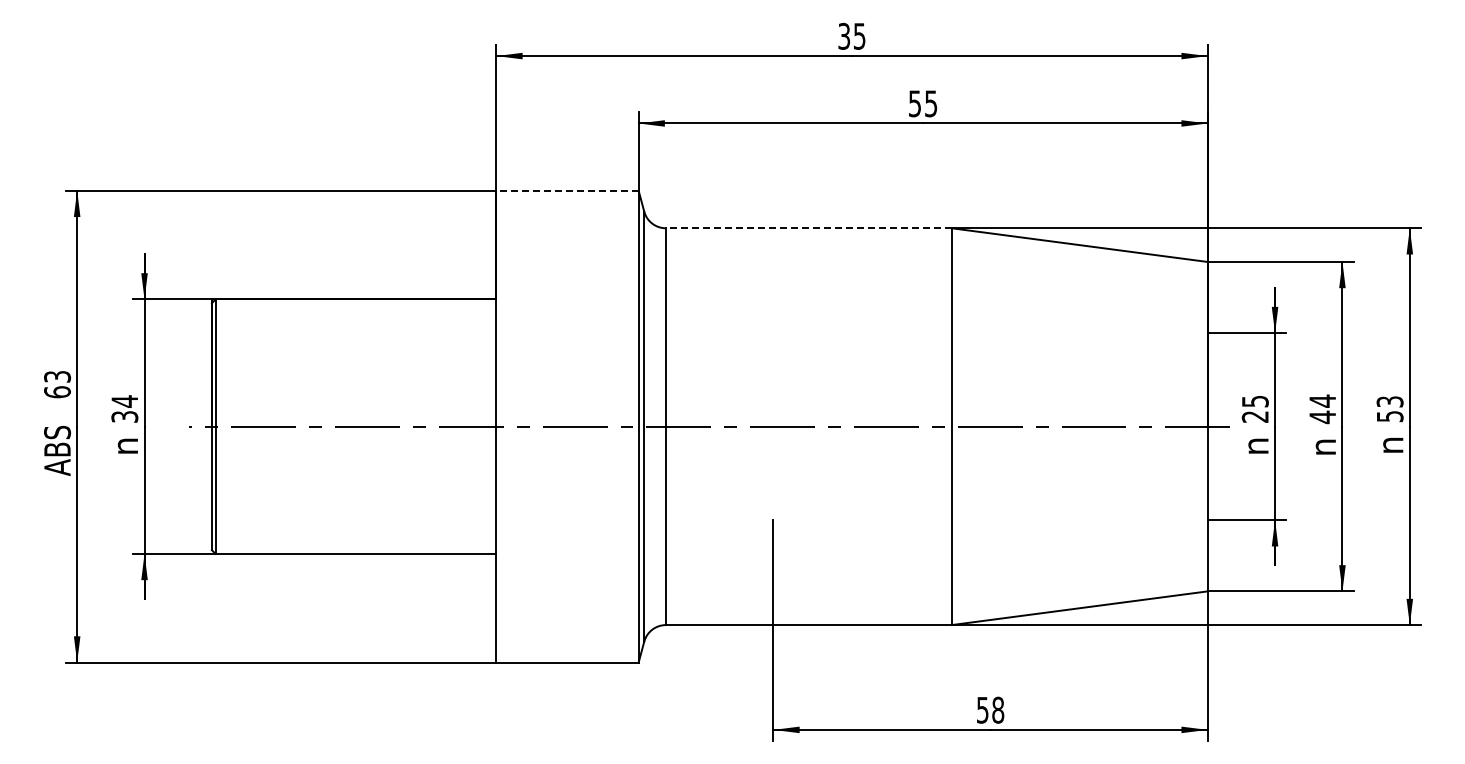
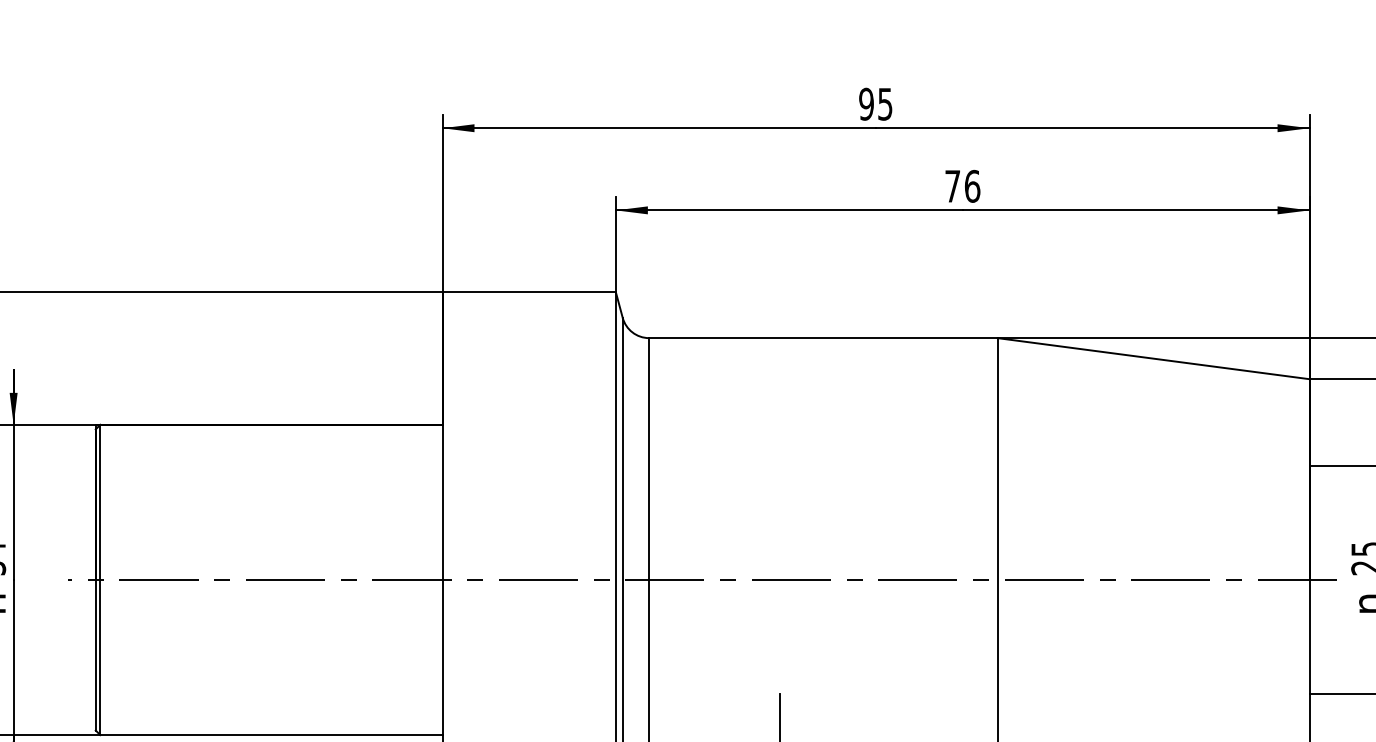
text: (844, 36) -> (866, 104), 35 -> 95
text: (923, 103) -> (963, 186), 55 -> 76
line: (567, 190) -> (529, 292), dashed -> solid
line: (808, 228) -> (822, 338), dashed -> solid

